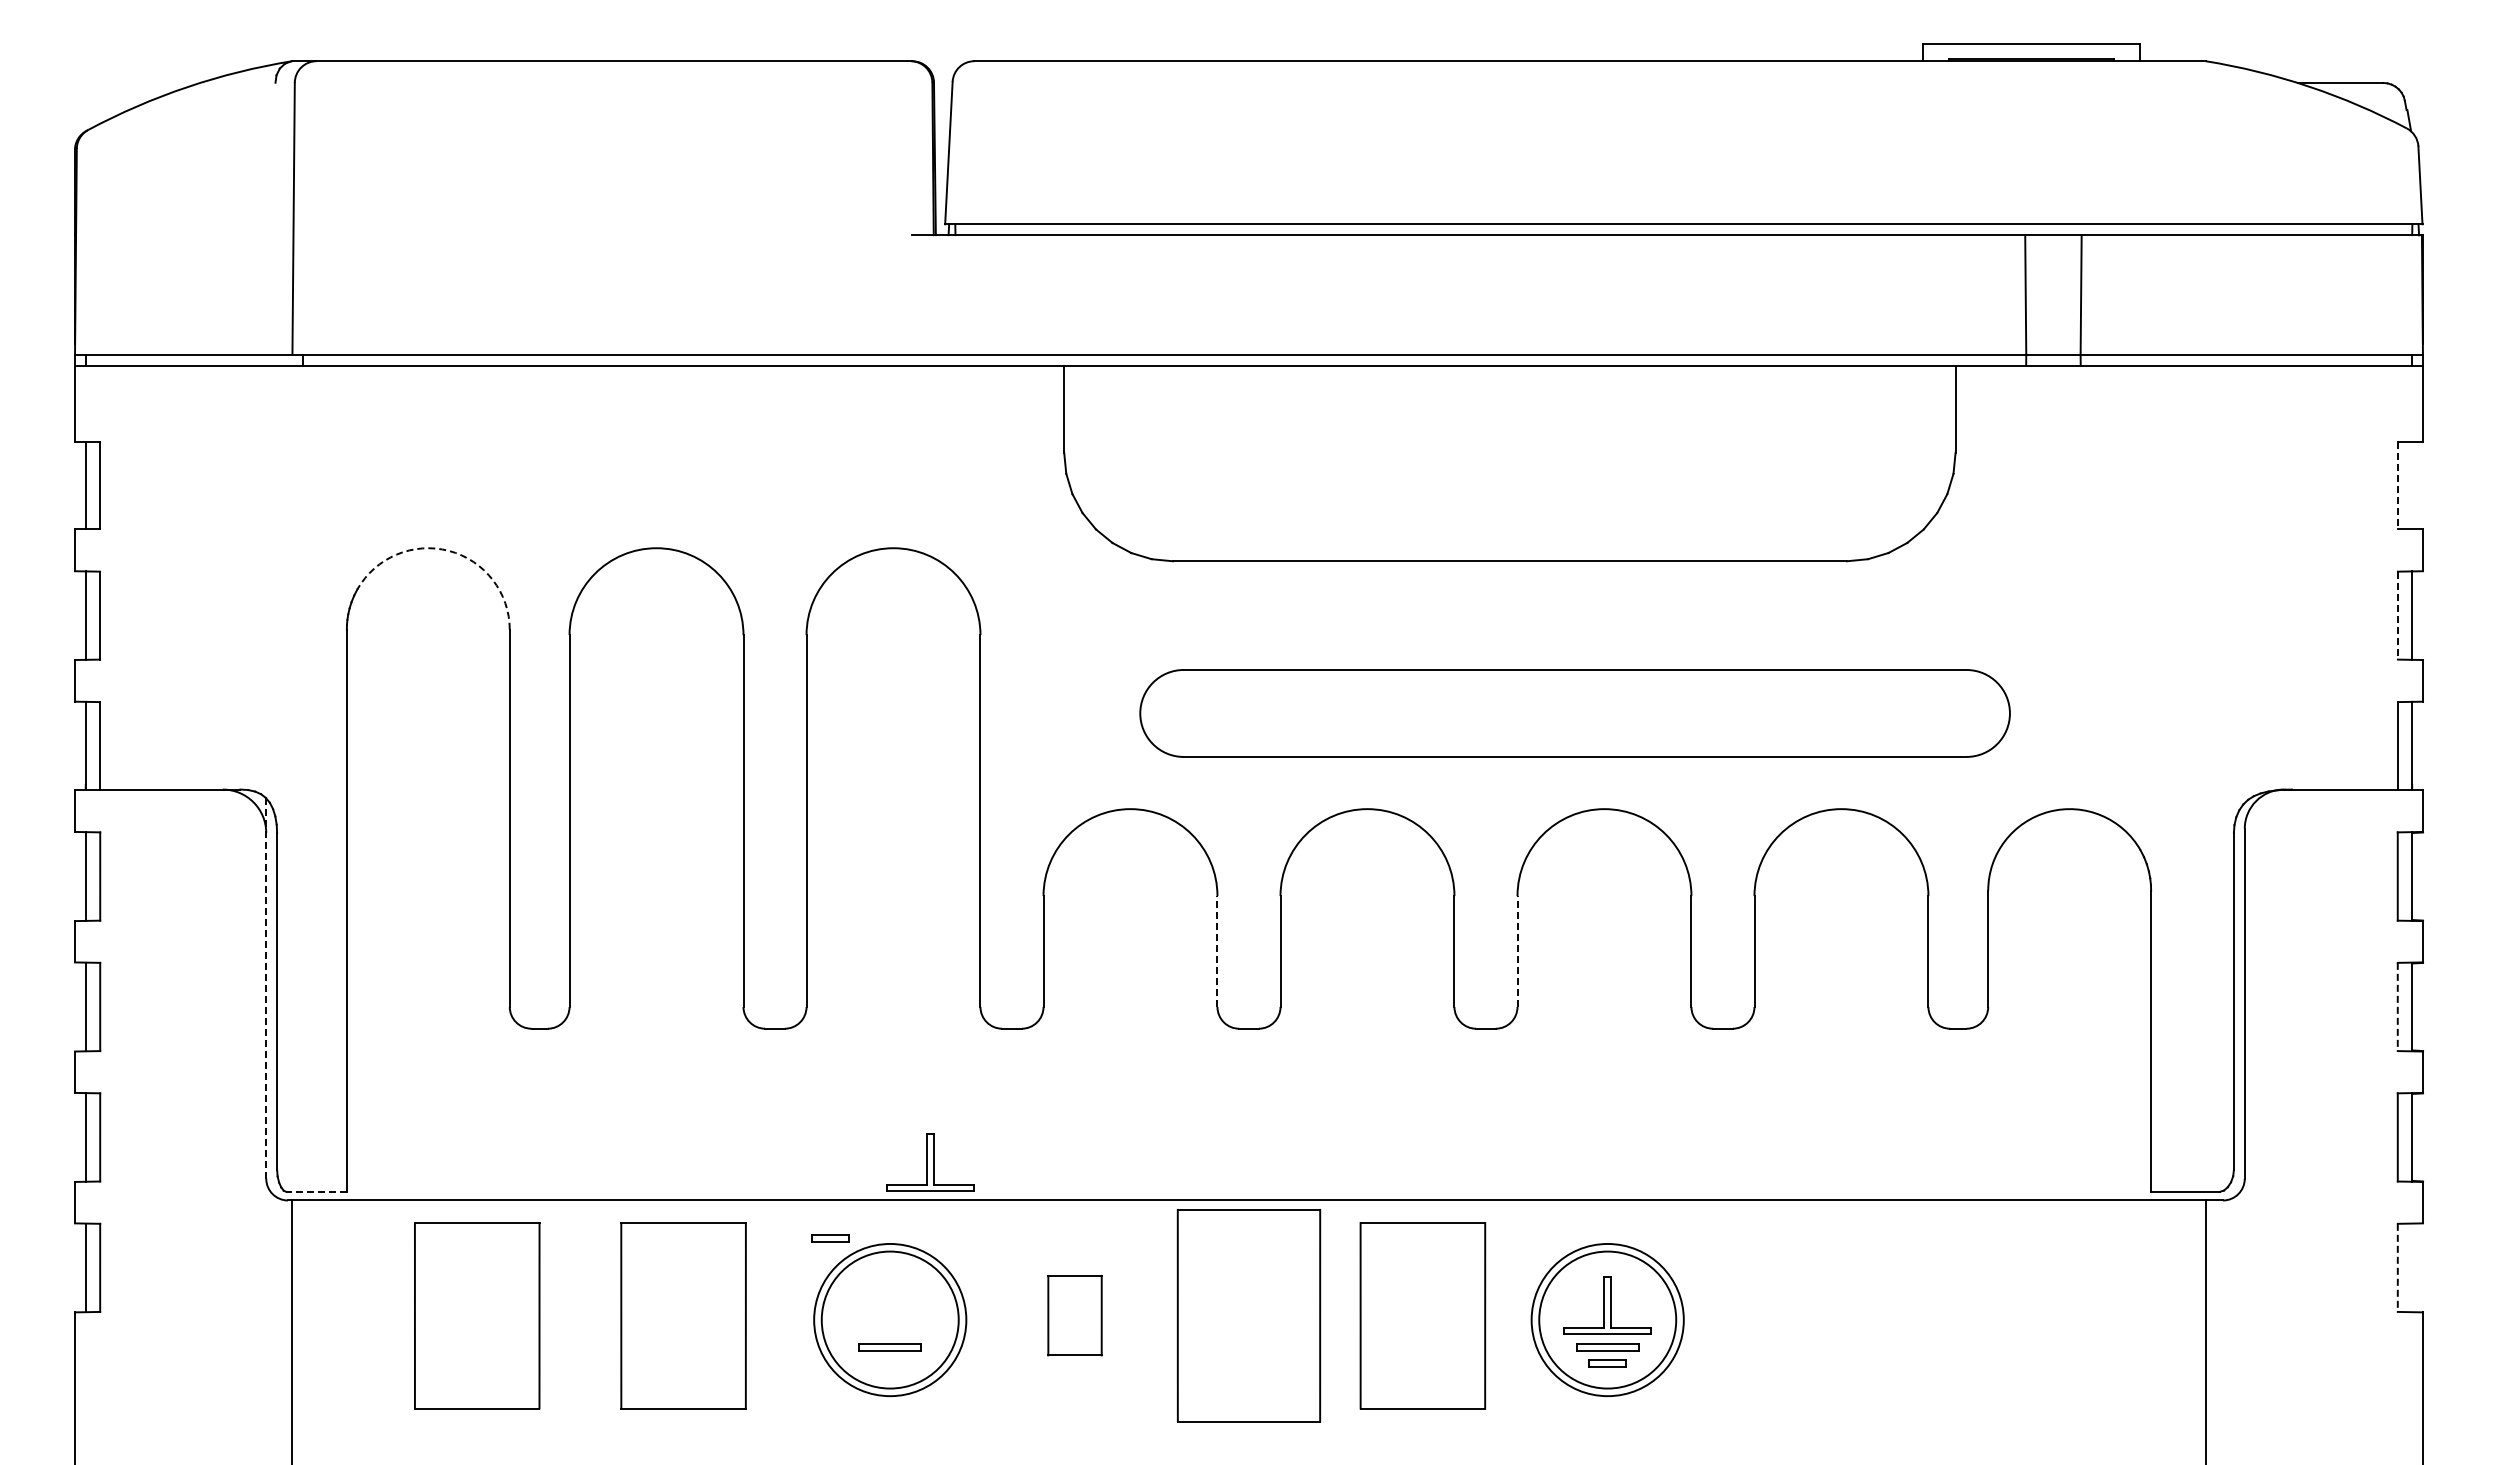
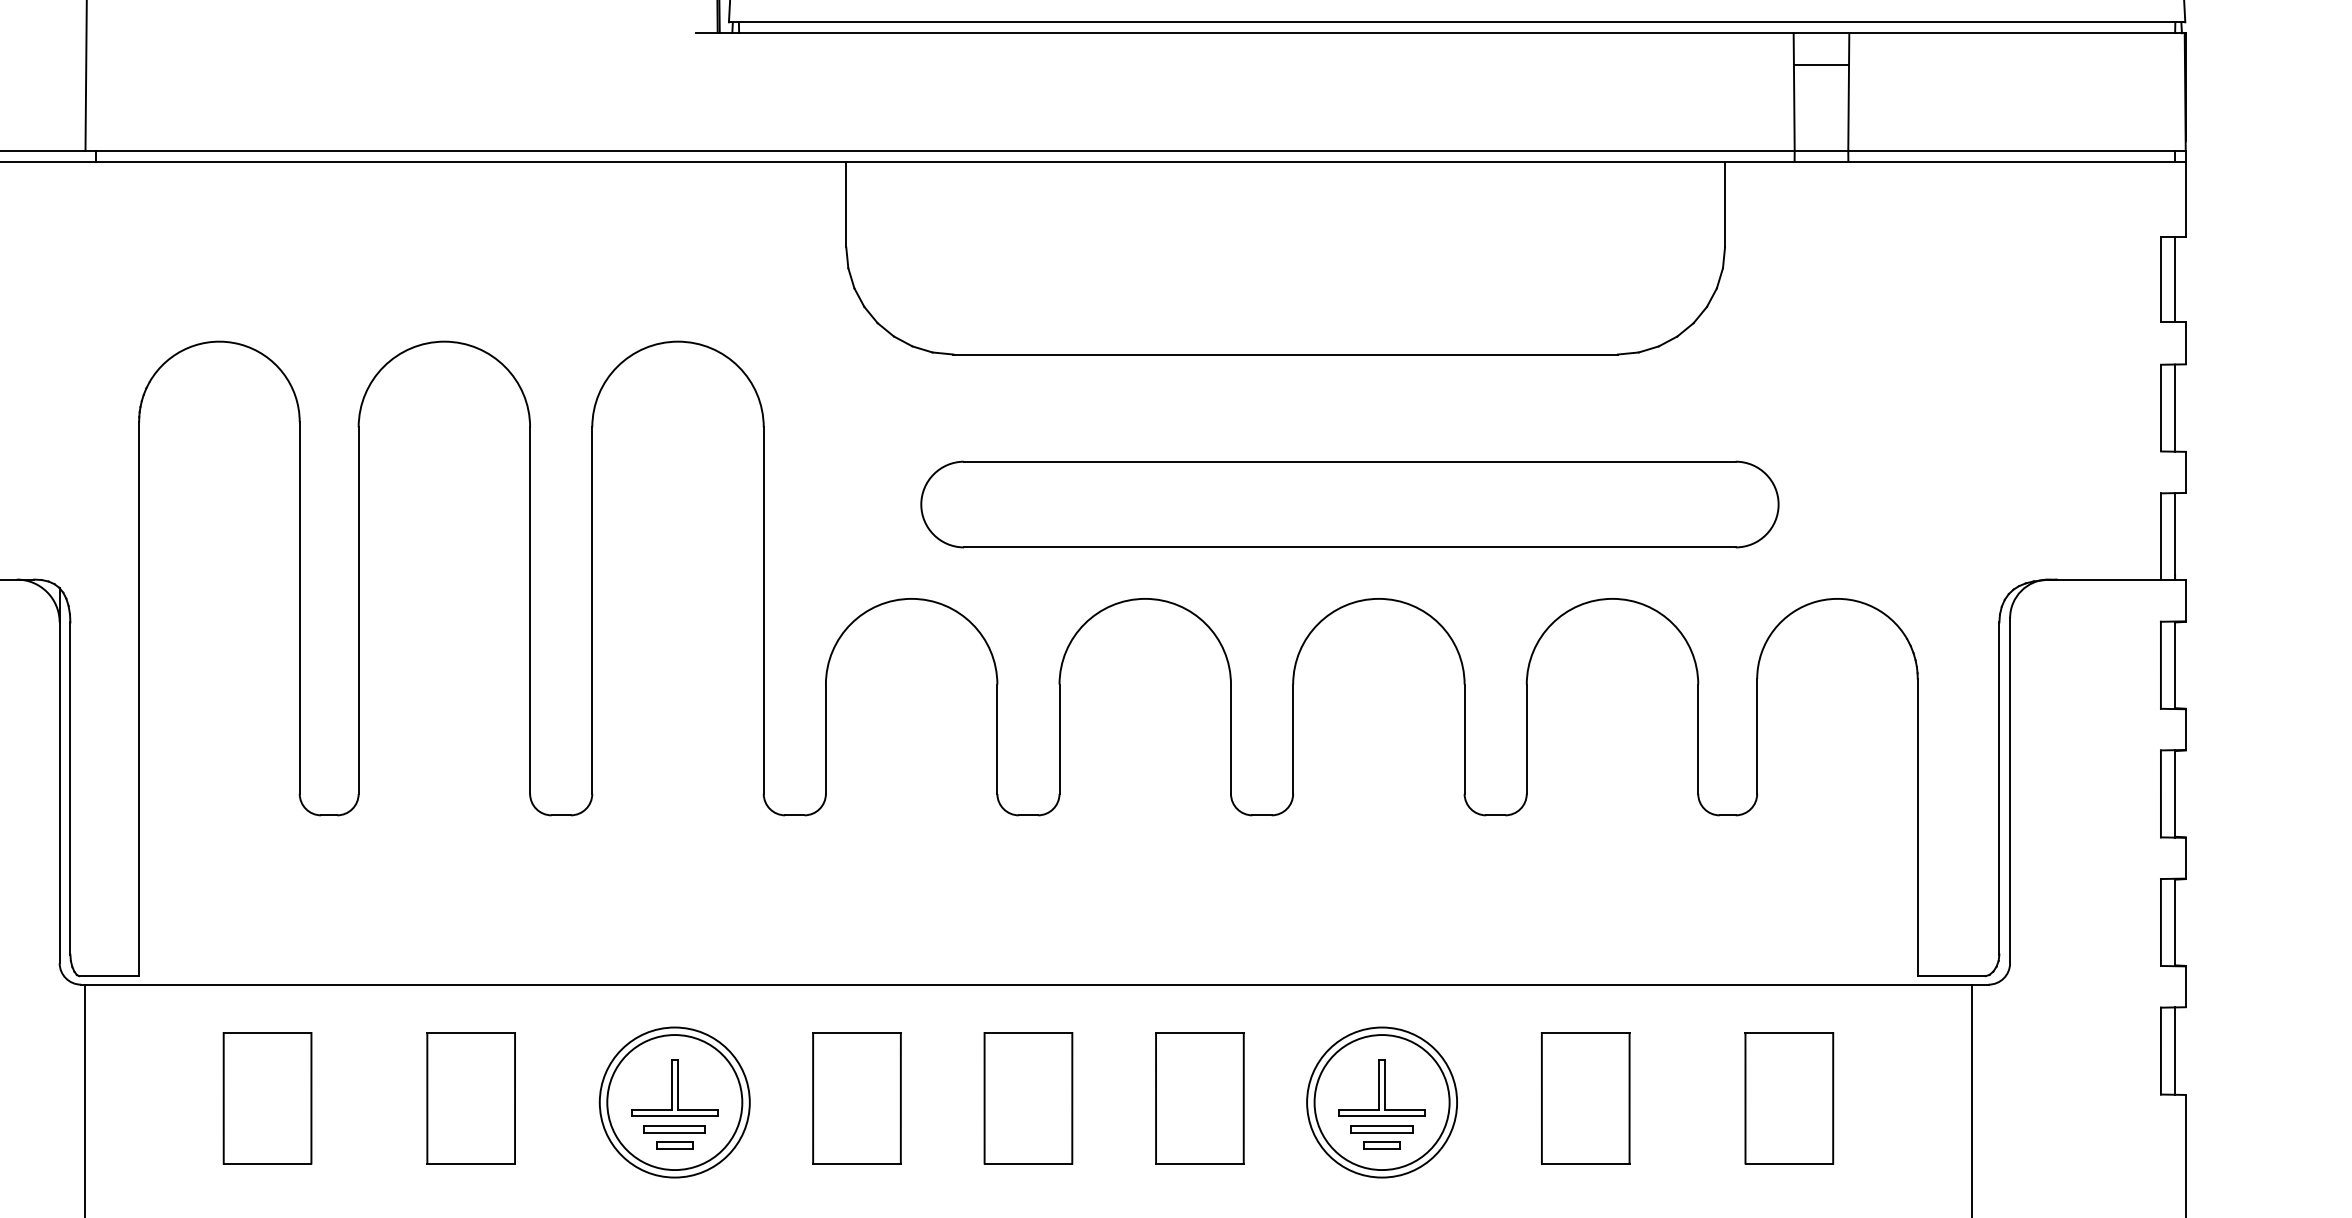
line: (2053, 267) -> (1821, 64), added
line: (2412, 484) -> (2175, 278), added
line: (2398, 485) -> (2161, 279), dashed -> solid
arc: (449, 550) -> (240, 343), dashed -> solid
line: (2397, 615) -> (2160, 407), dashed -> solid
line: (1217, 951) -> (997, 739), dashed -> solid
line: (1517, 951) -> (1293, 739), dashed -> solid
line: (266, 988) -> (59, 775), dashed -> solid
line: (2397, 1007) -> (2160, 794), dashed -> solid
part: (930, 1162) -> (675, 1088), moved
line: (315, 1191) -> (108, 975), dashed -> solid
part: (830, 1238) -> (675, 1145), moved
line: (2412, 1267) -> (2175, 1050), added
line: (2397, 1268) -> (2160, 1051), dashed -> solid
part: (476, 1315) -> (266, 1098), size x0.71
part: (683, 1315) -> (470, 1098), size x0.71
part: (1074, 1315) -> (856, 1098), size x1.67
part: (1248, 1315) -> (1027, 1098), size x0.62
part: (1422, 1315) -> (1199, 1098), size x0.71
part: (1813, 1315) -> (1584, 1098), added
part: (2020, 1315) -> (1789, 1098), added

